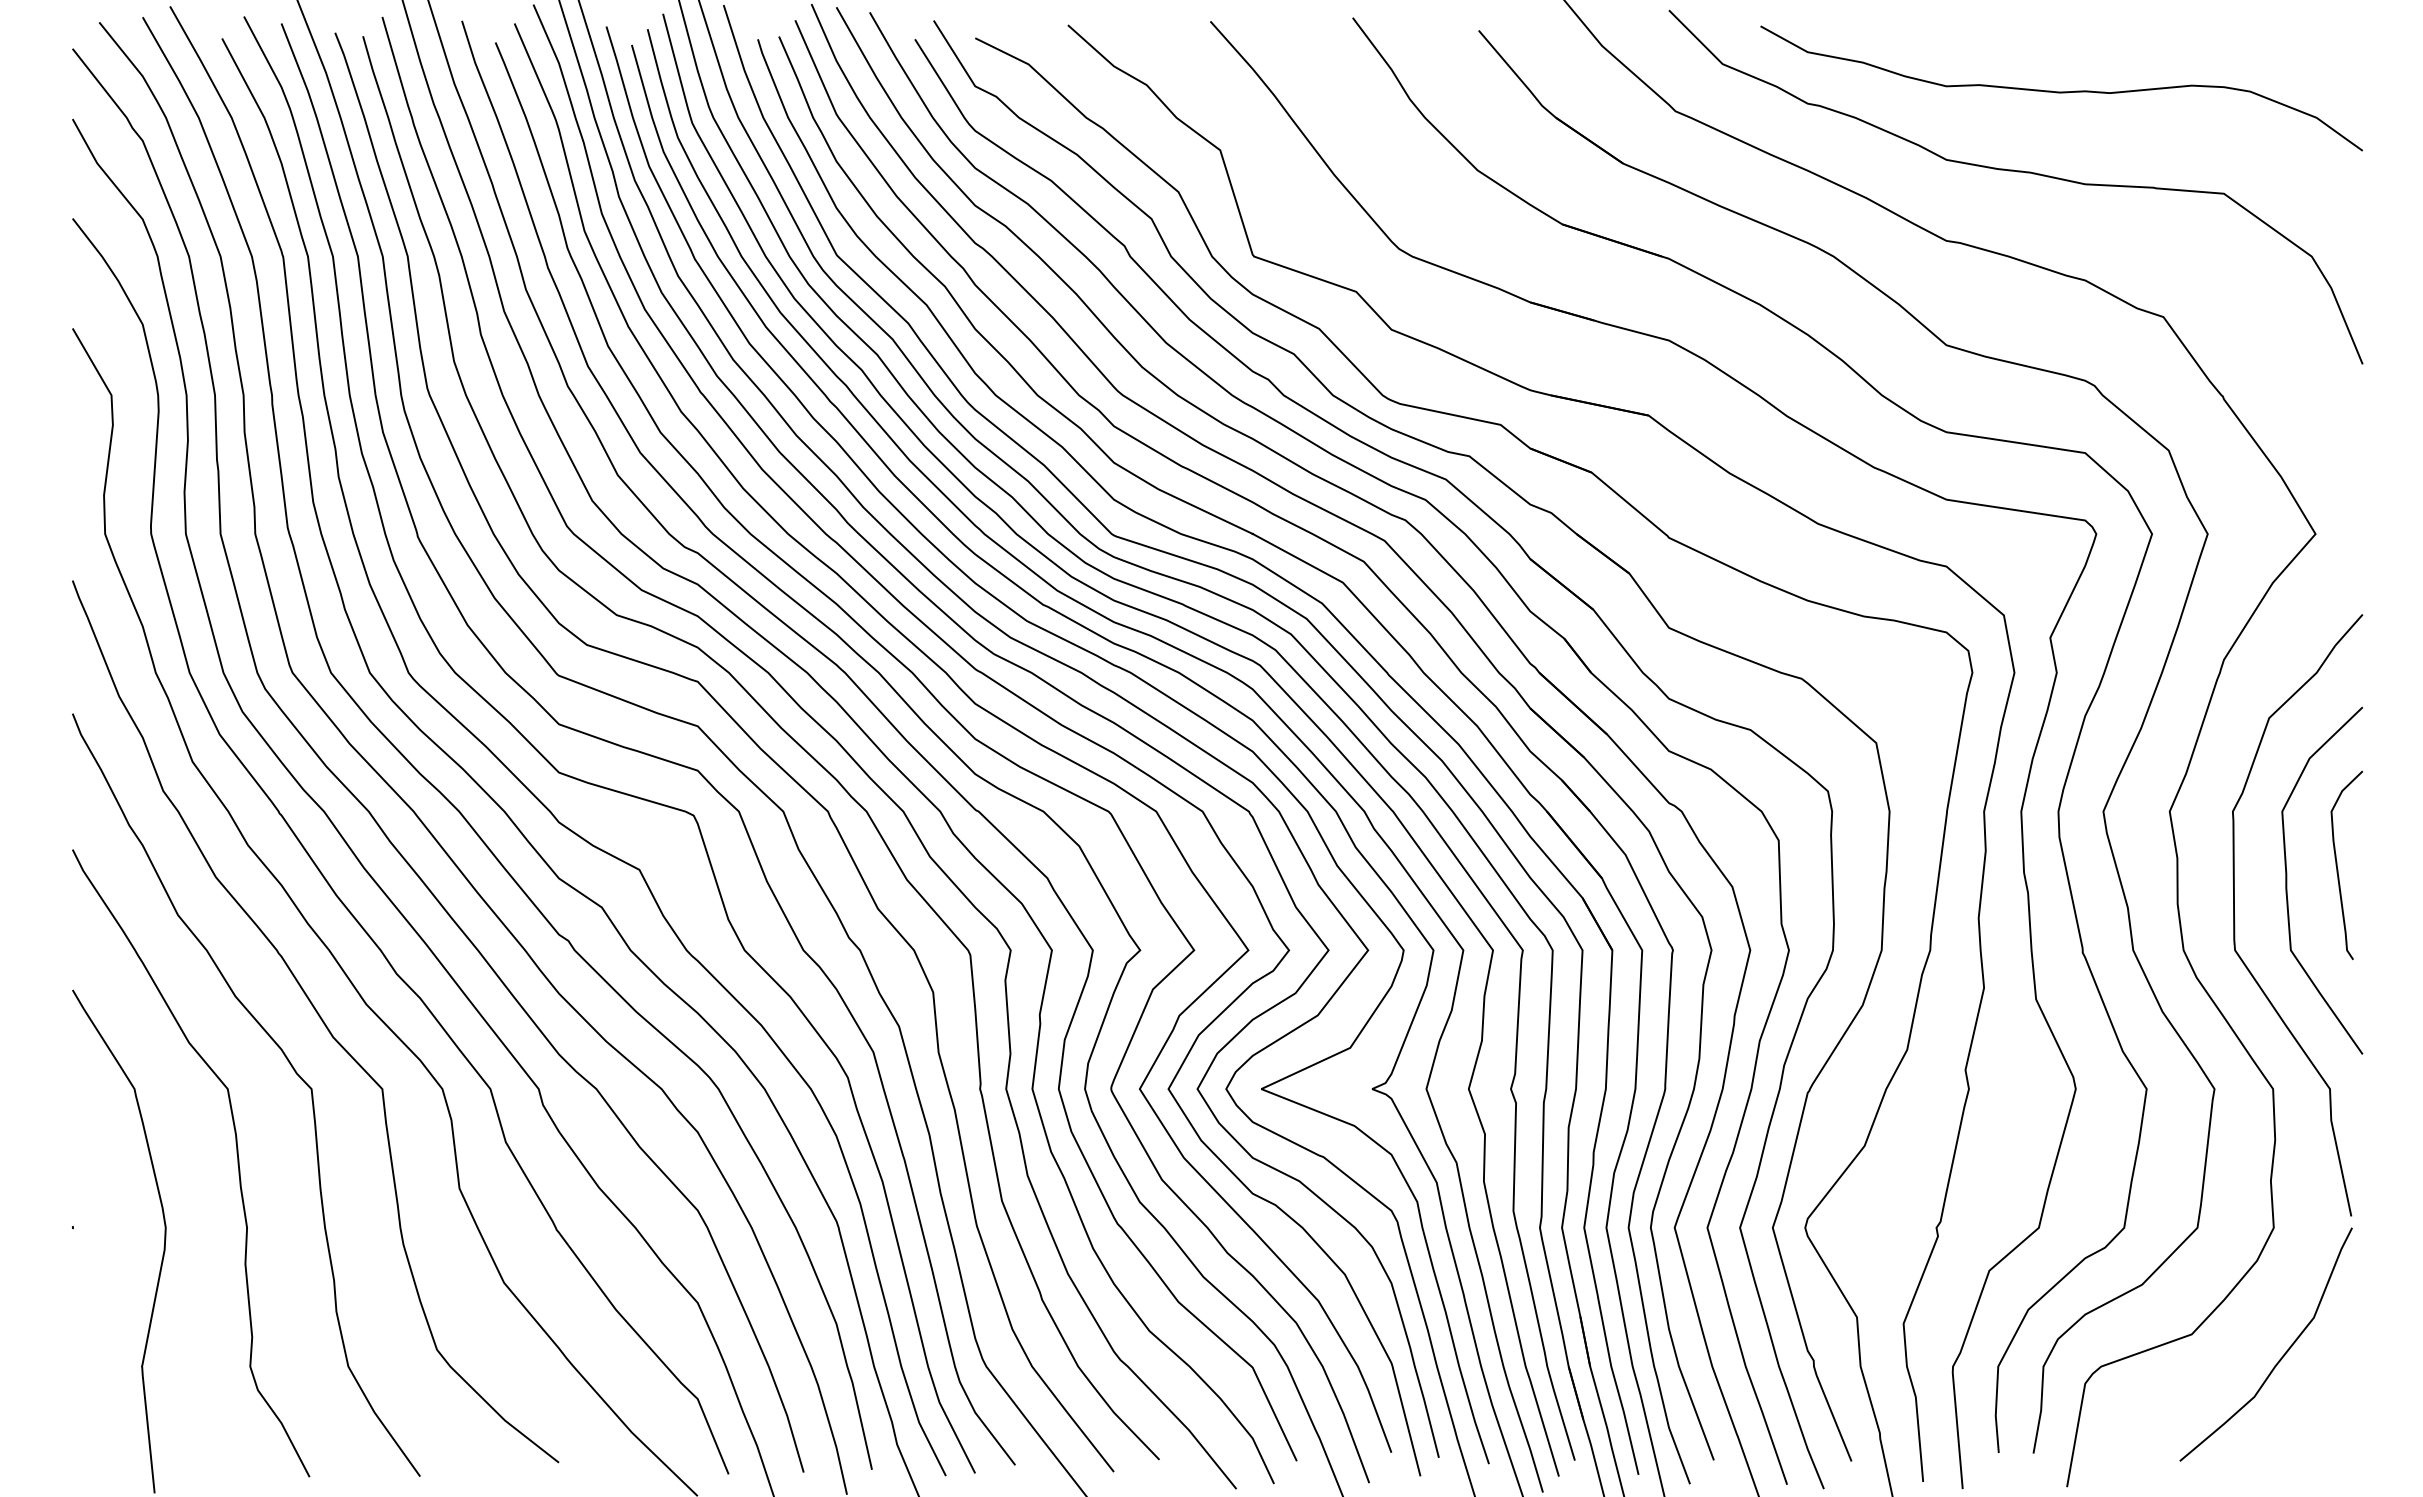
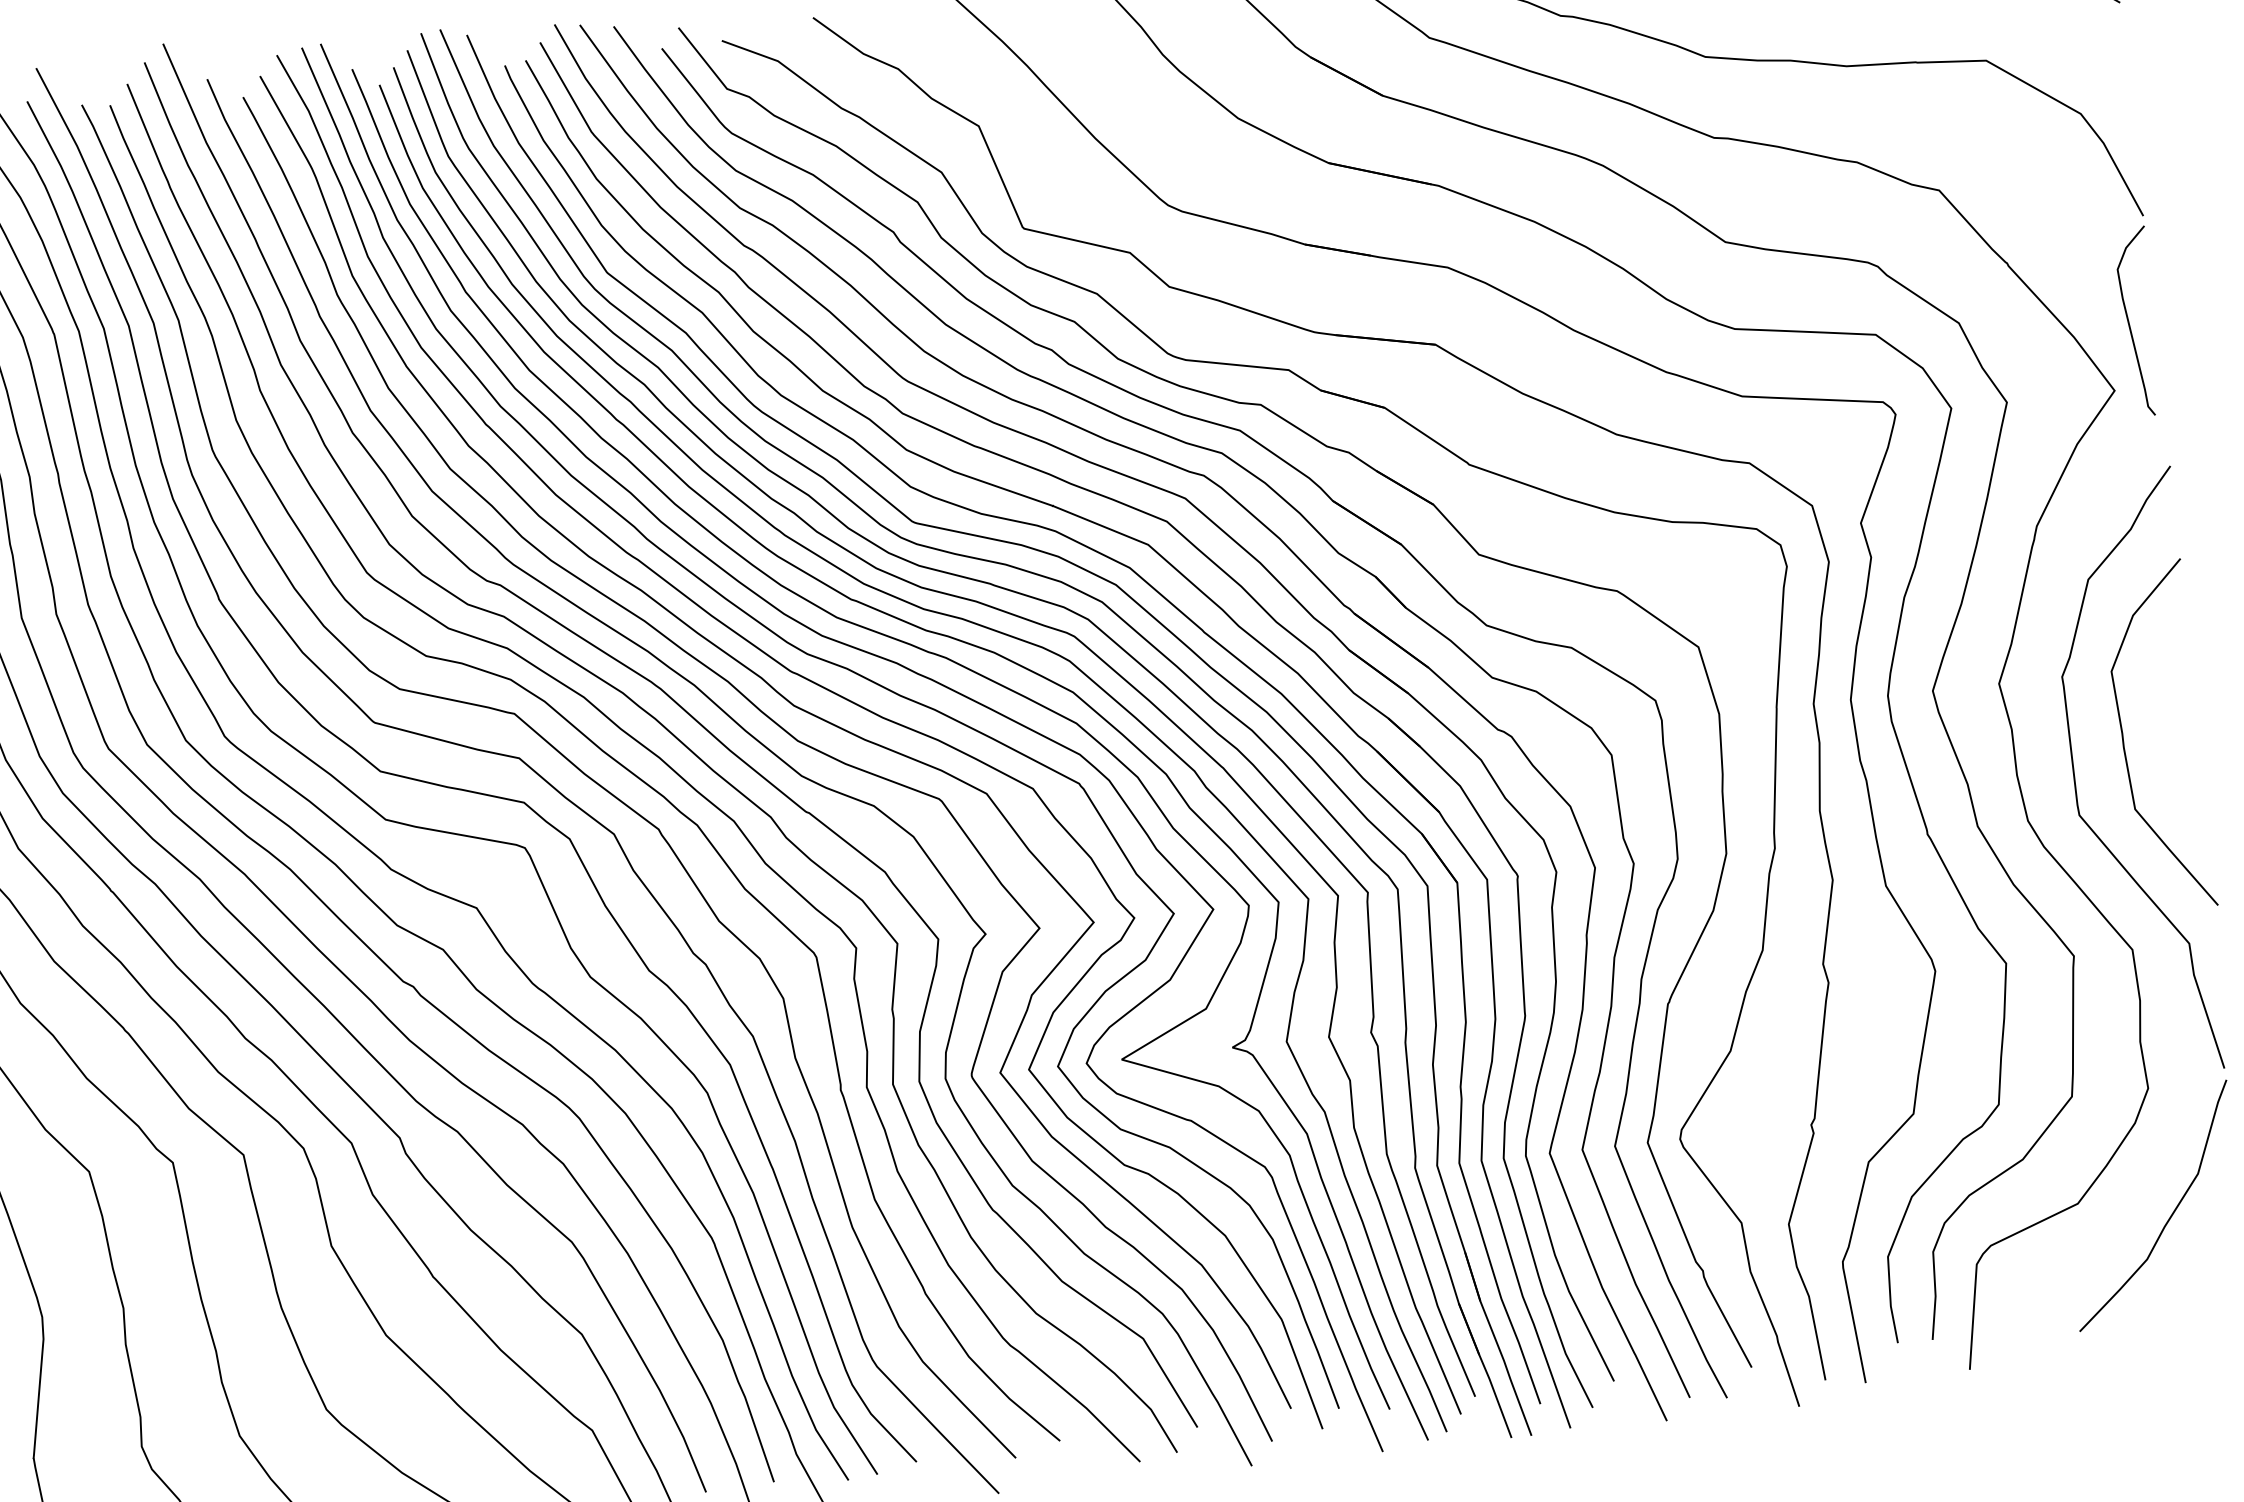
curve: (2337, 864) -> (2129, 321), moved

